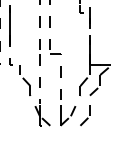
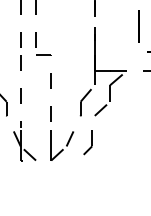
part: (85, 115) -> (88, 145), size x0.6

